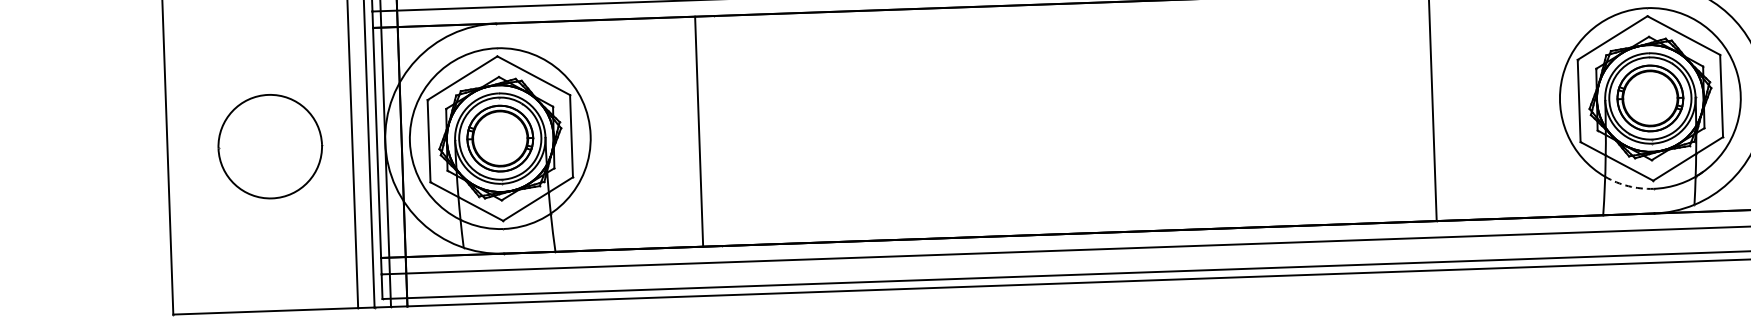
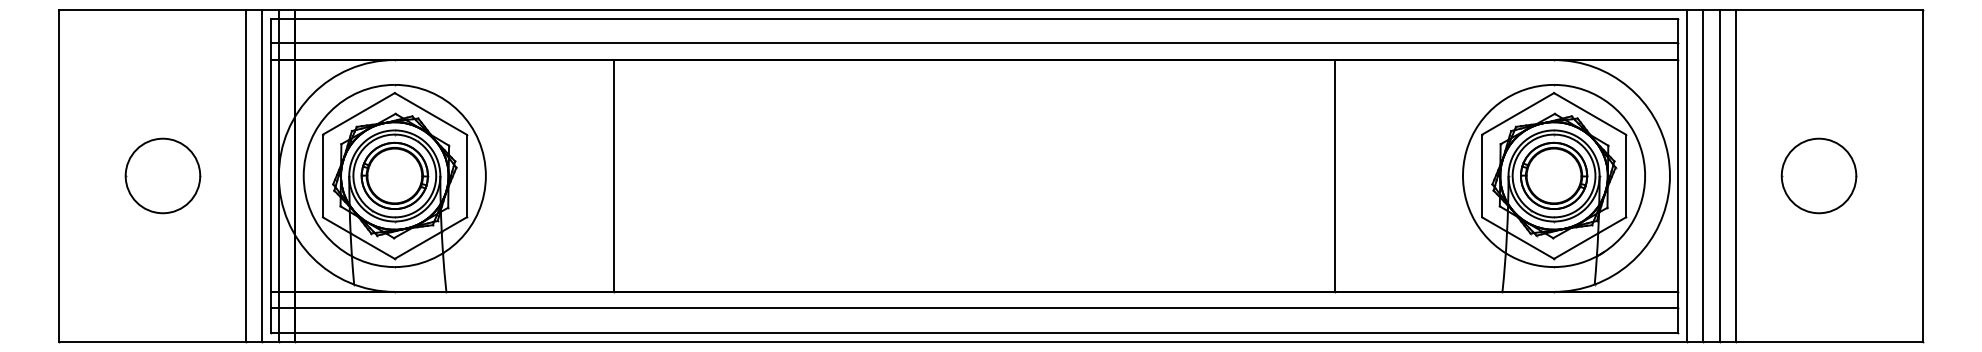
line: (699, 131) -> (614, 175), moved
part: (269, 146) -> (162, 175), size x0.71
arc: (1628, 186) -> (1528, 263), dashed -> solid

